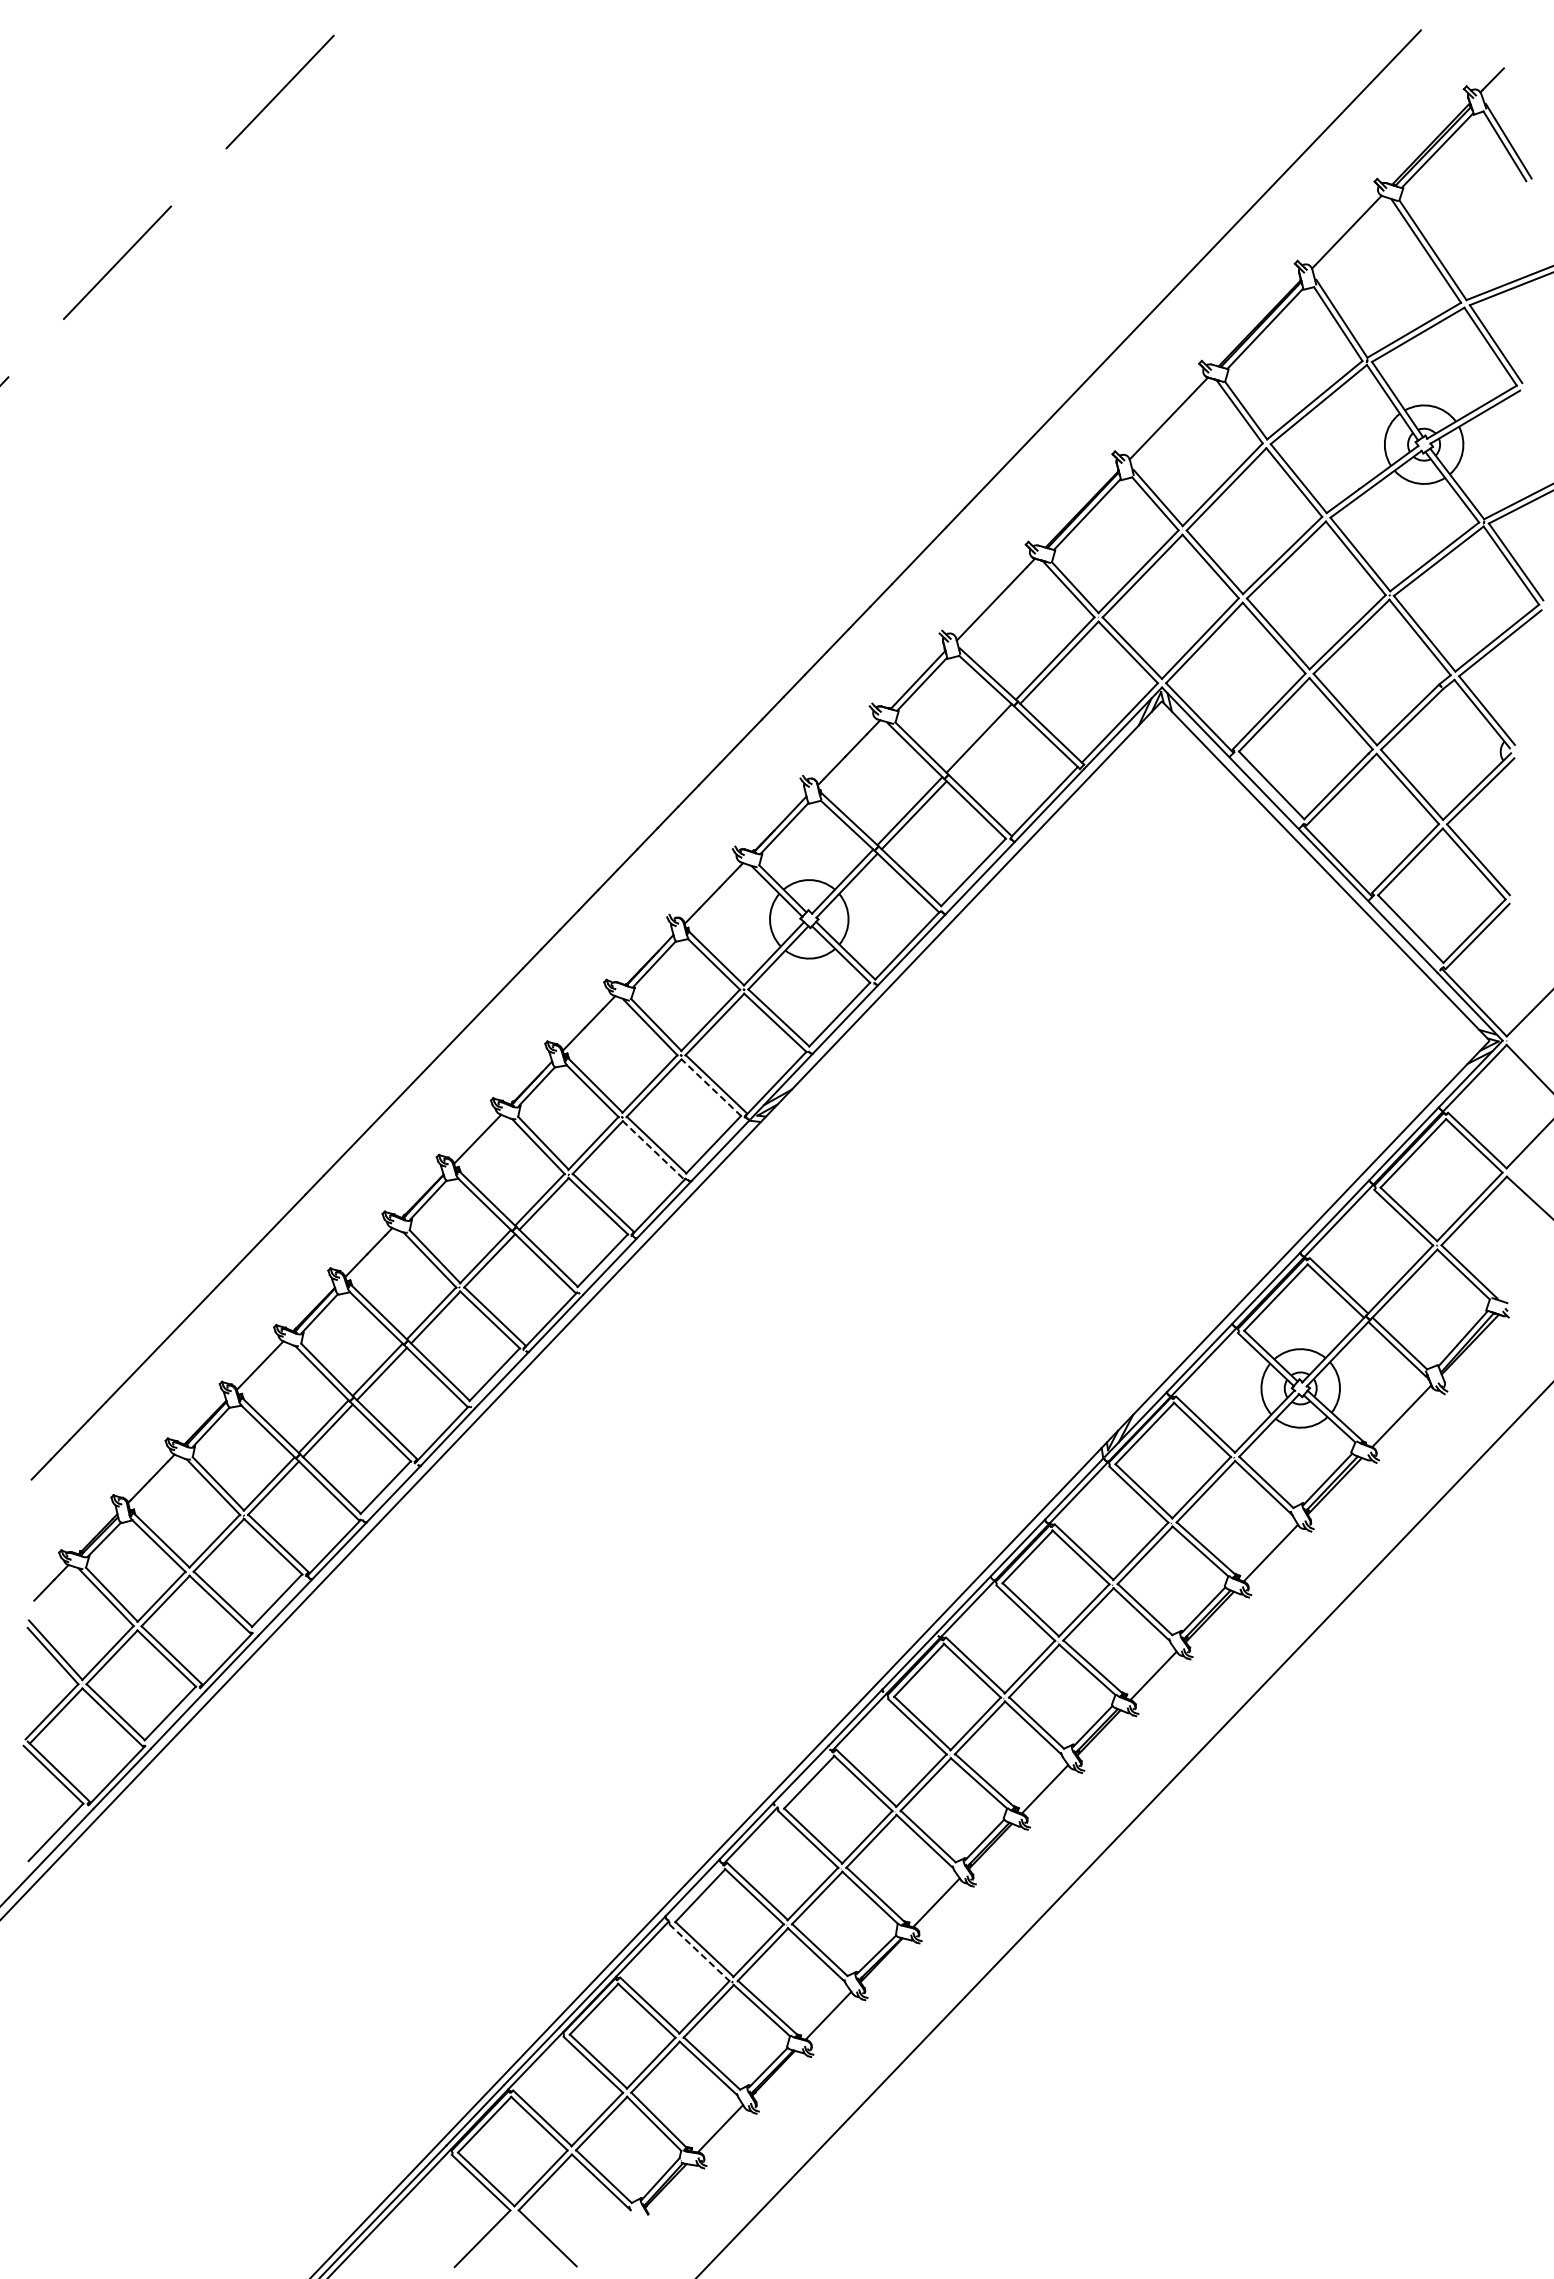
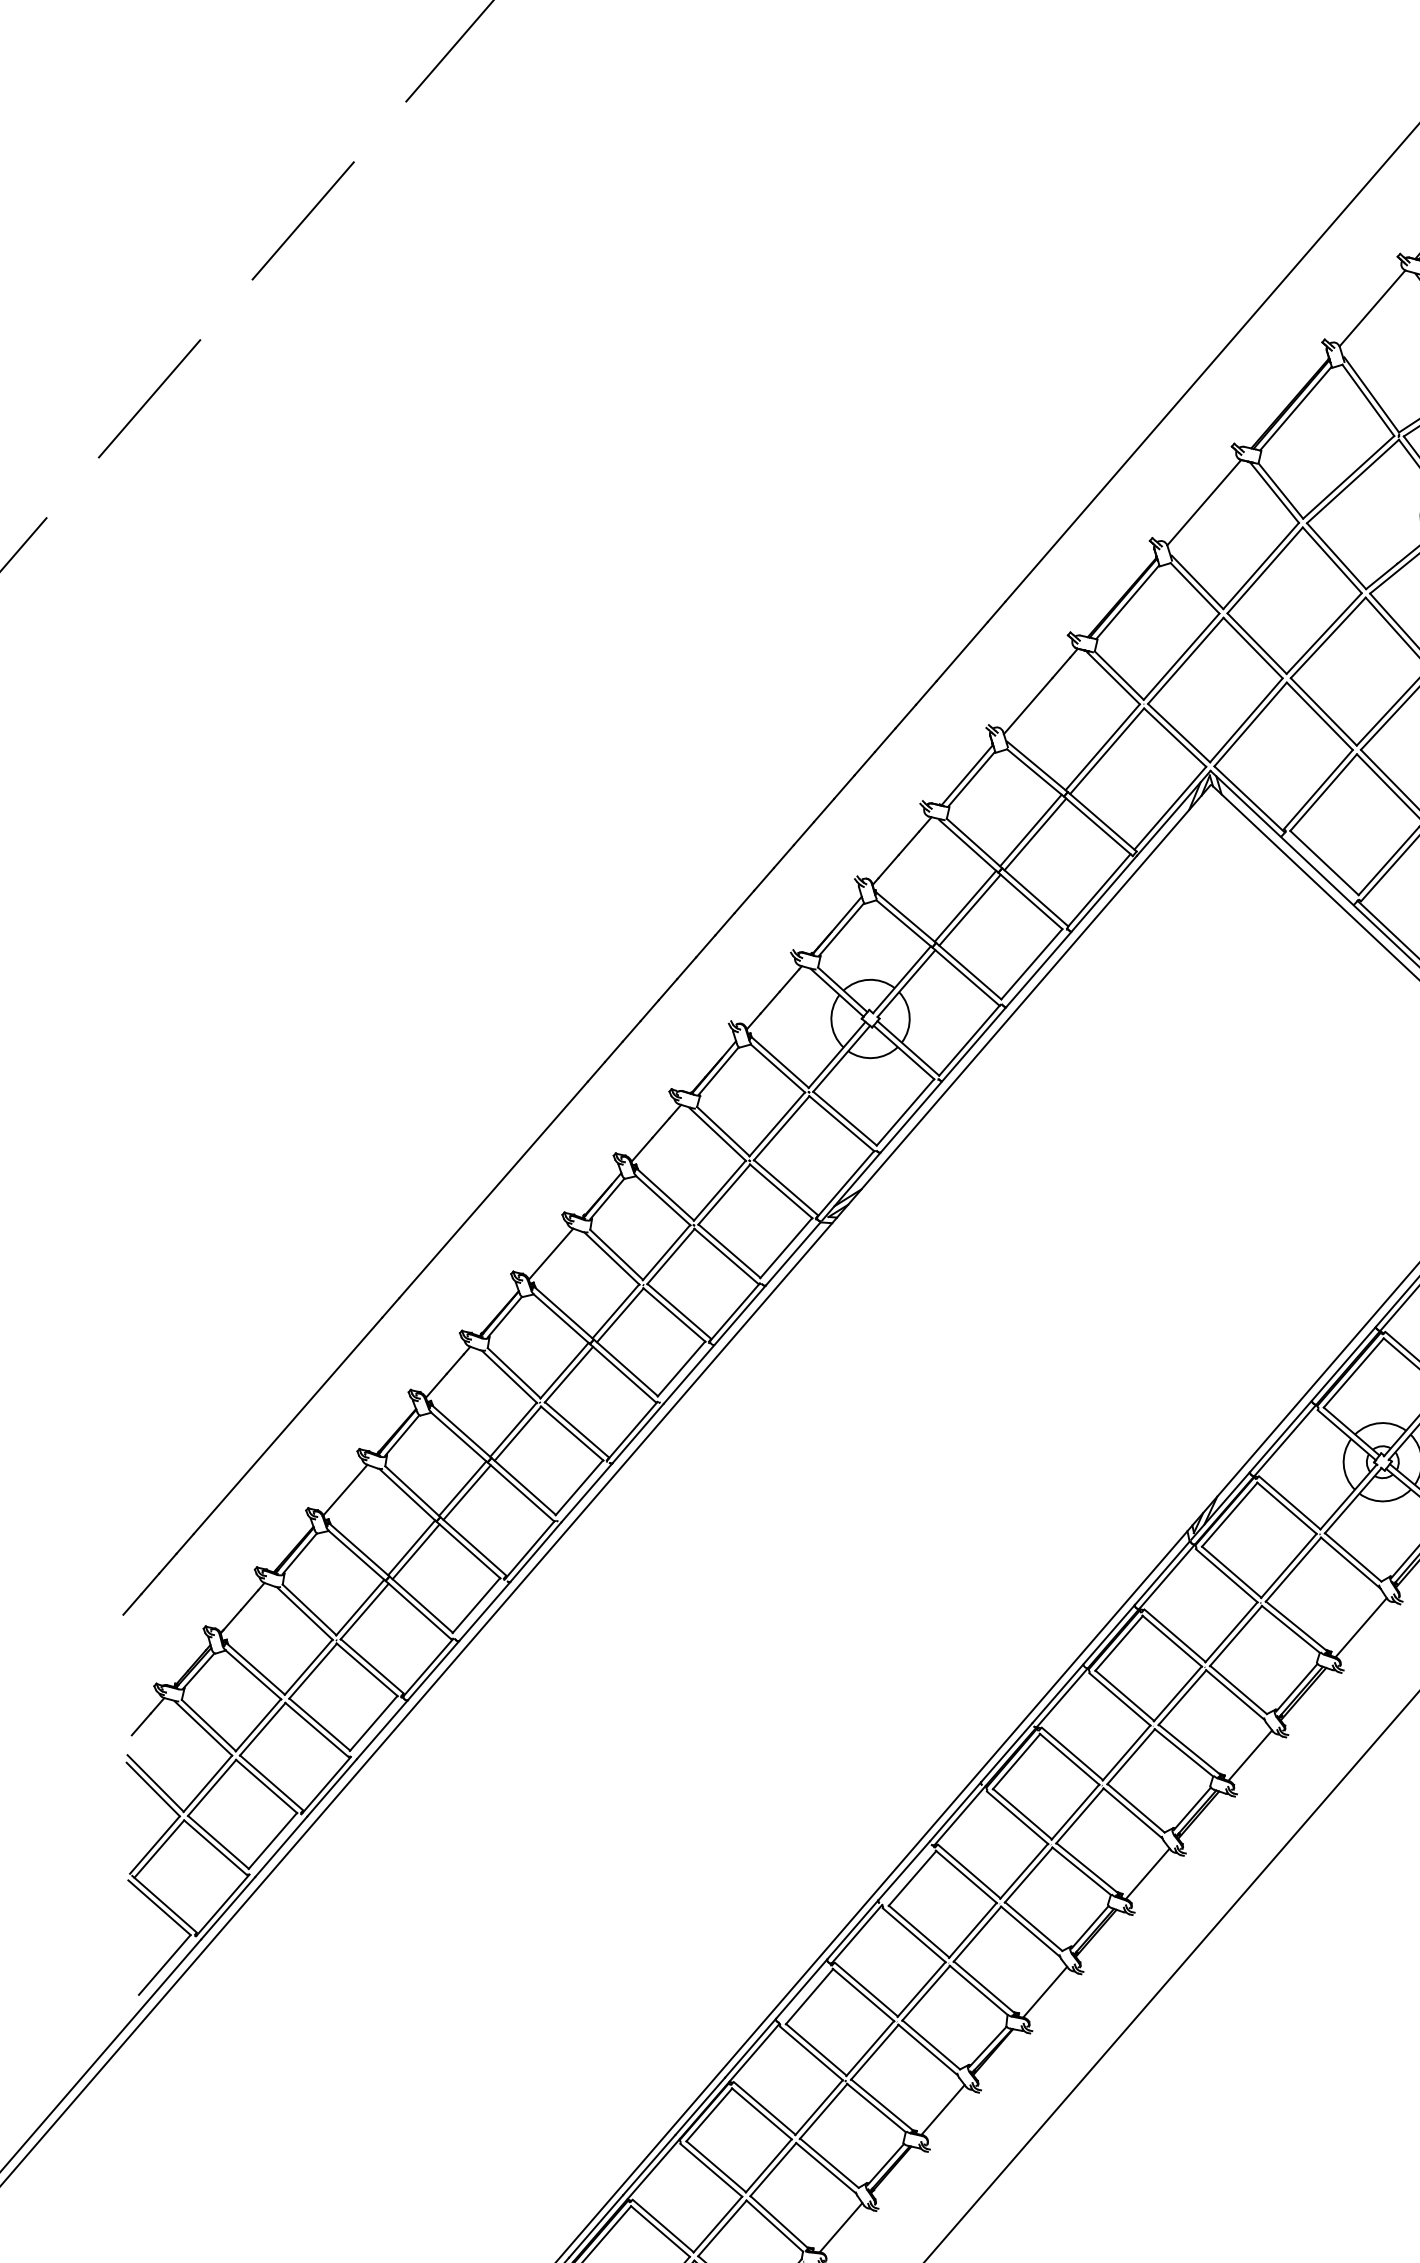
line: (983, 742) -> (1035, 834), added
line: (711, 1087) -> (781, 1191), dashed -> solid
line: (653, 1150) -> (726, 1256), dashed -> solid
line: (699, 1952) -> (811, 2053), dashed -> solid

